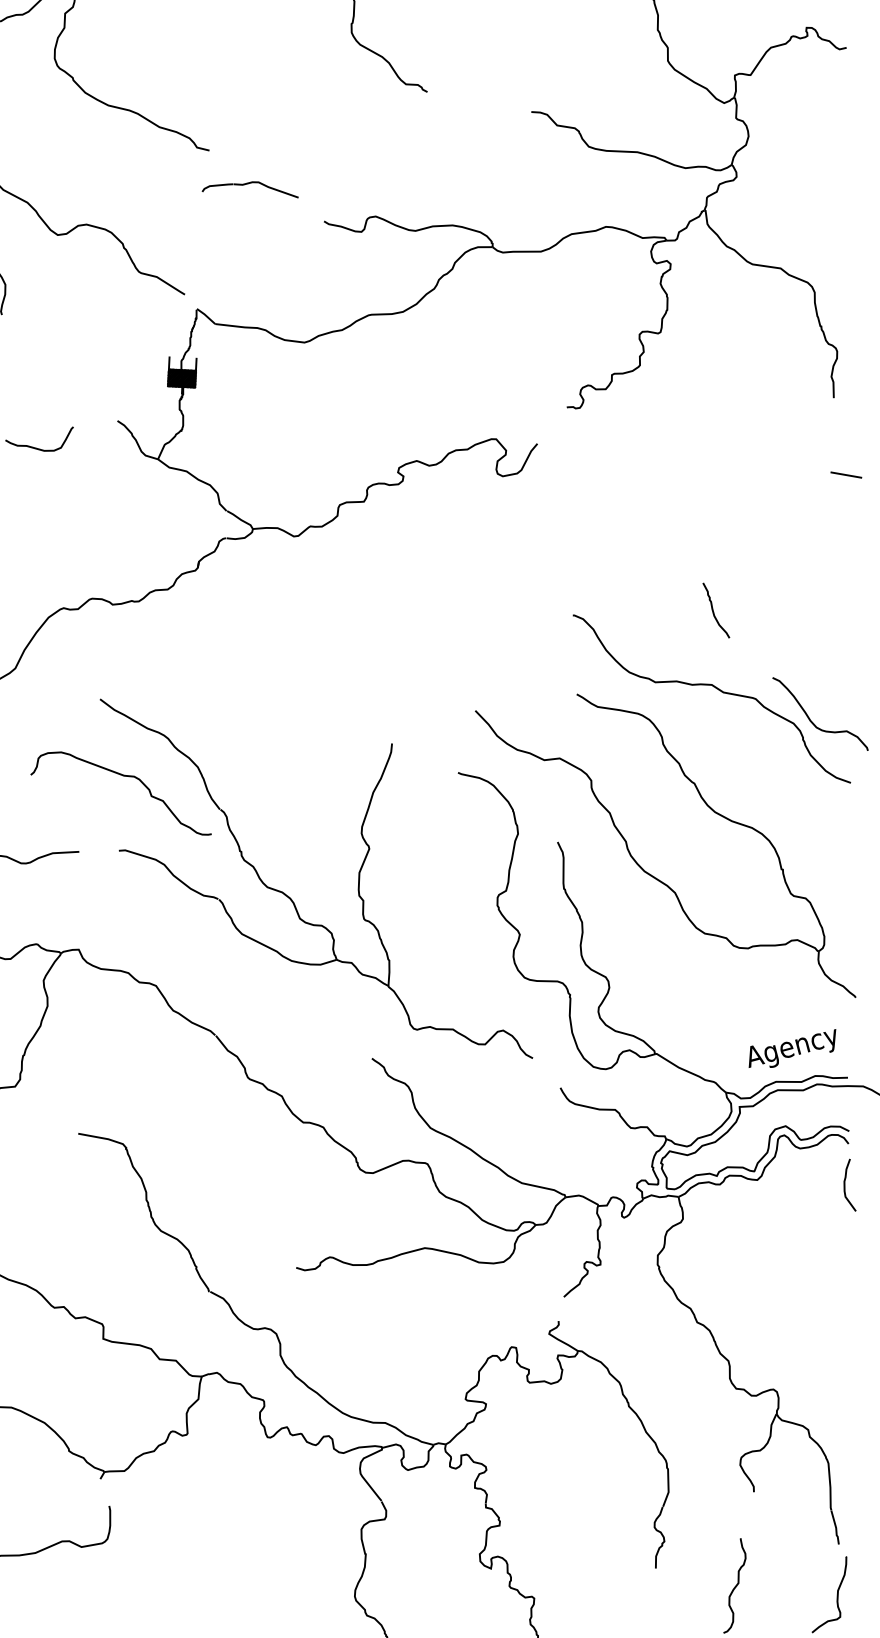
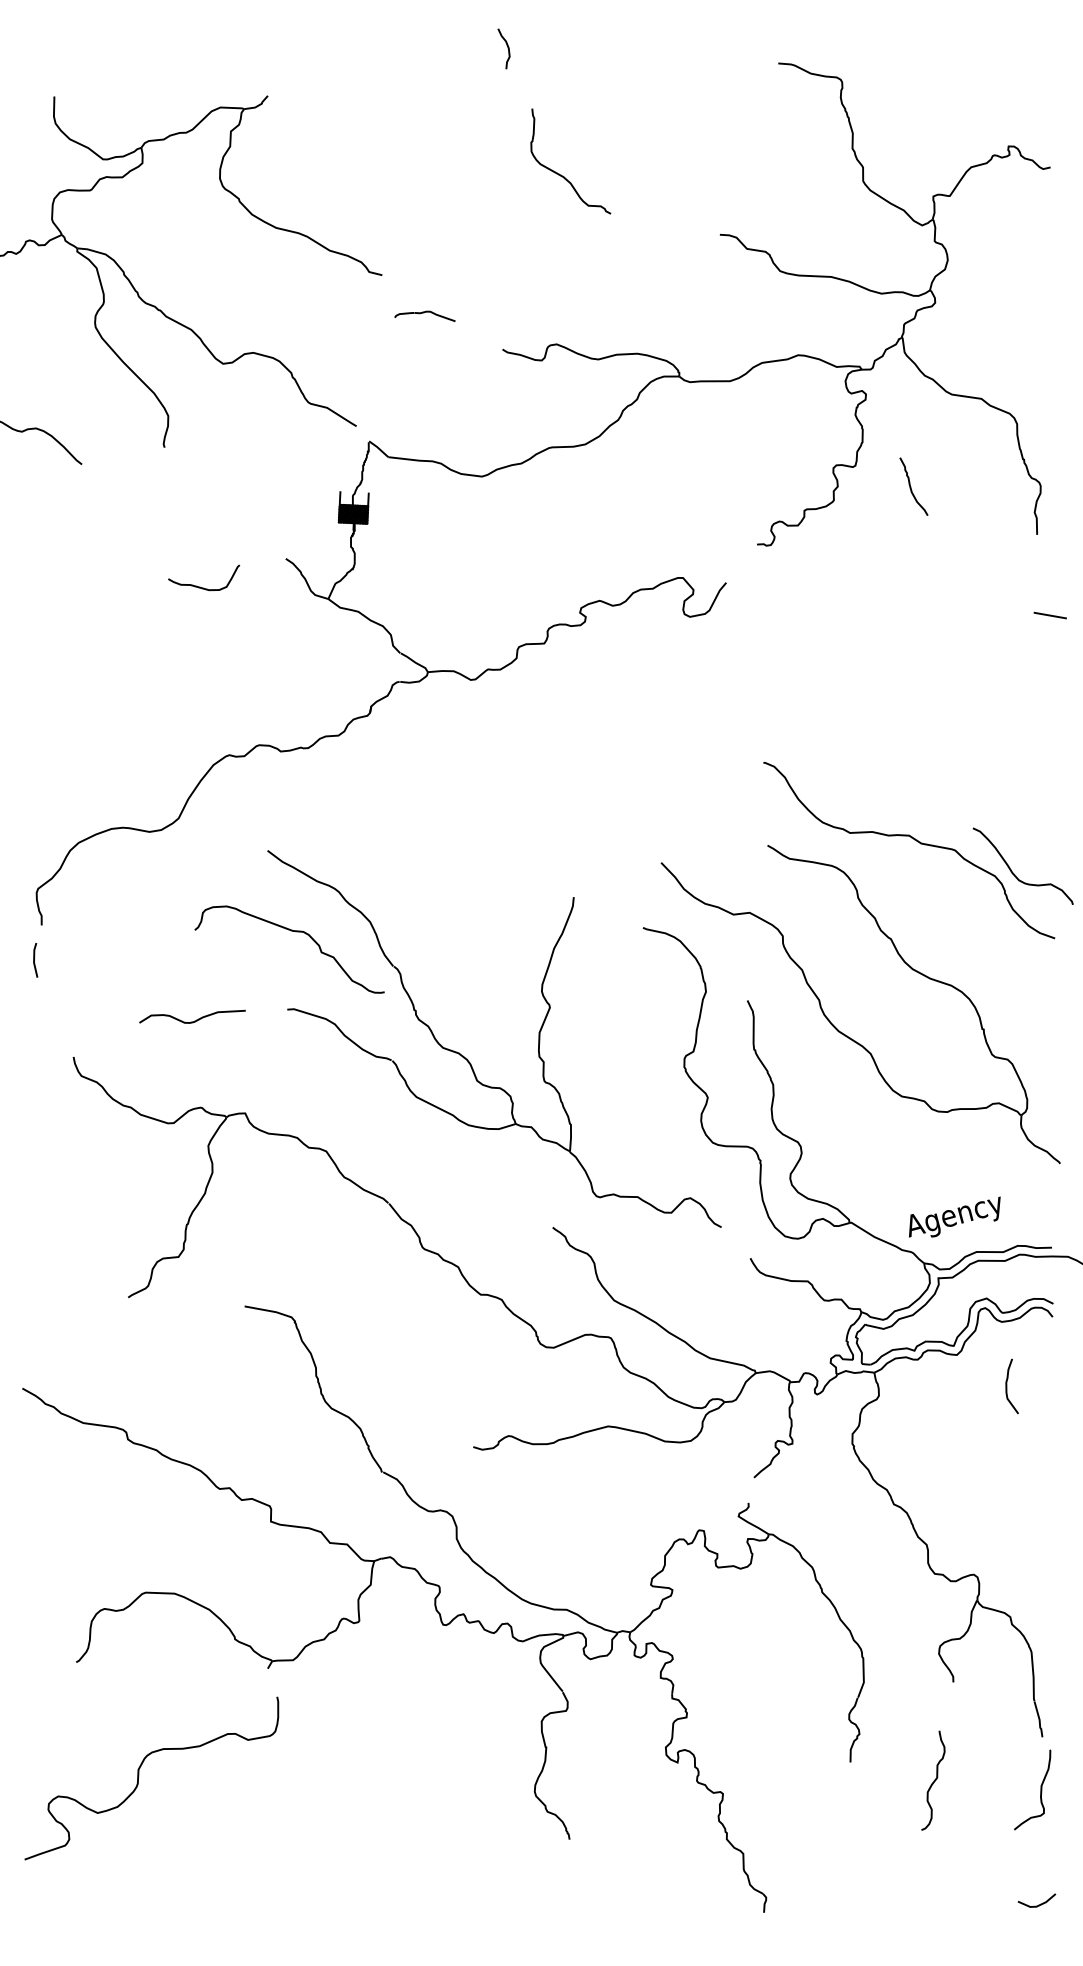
part: (249, 189) -> (424, 316), size x0.6
curve: (714, 610) -> (911, 486), moved
text: (792, 1047) -> (954, 1216), moved
curve: (845, 1185) -> (1007, 1386), moved

